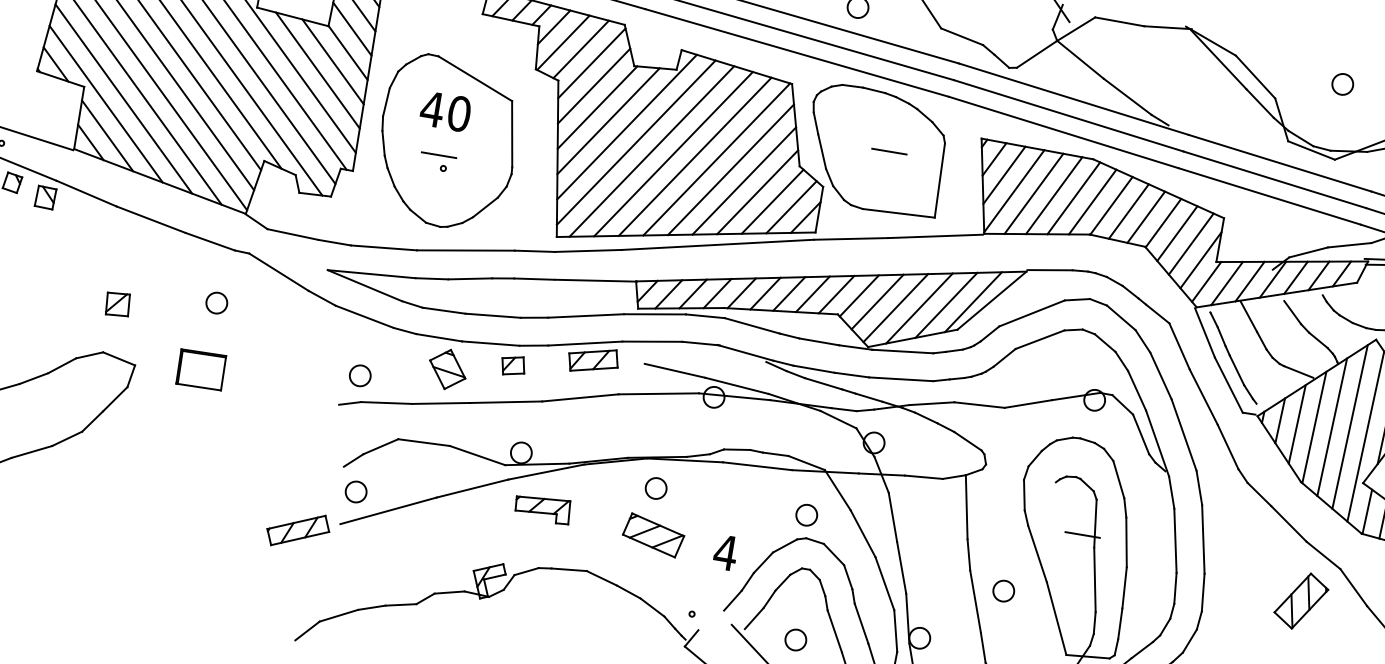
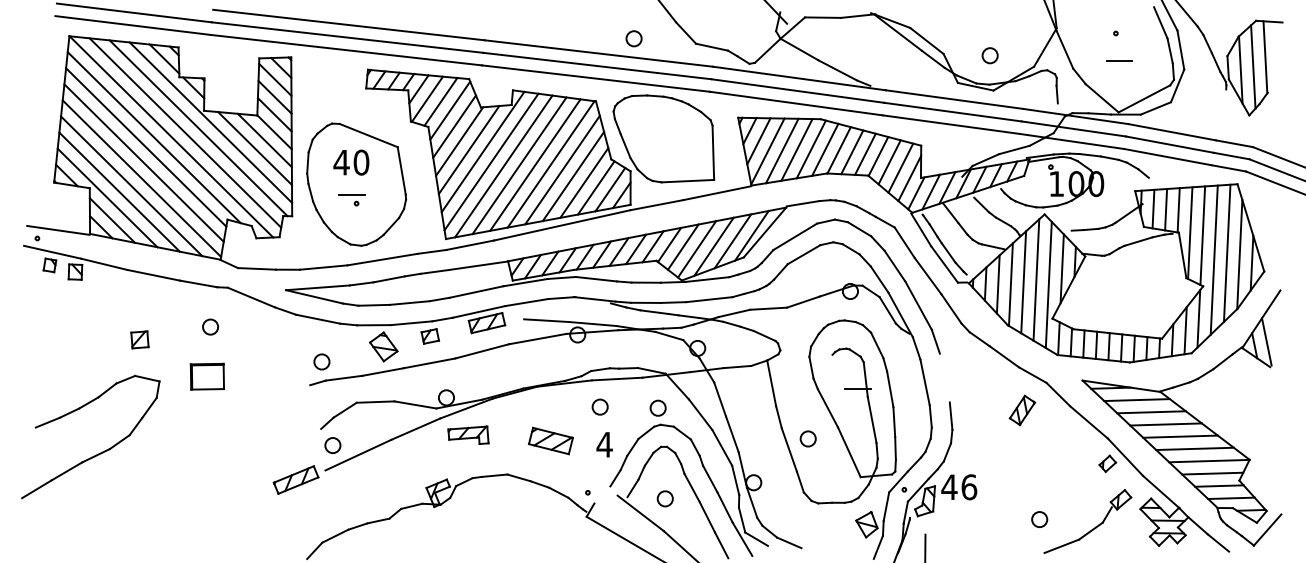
circle: (1341, 83) -> (989, 55), moved
line: (889, 150) -> (673, 137), removed
circle: (655, 487) -> (599, 406), moved
line: (1202, 538) -> (944, 377), removed
part: (1301, 601) -> (1022, 410), size x0.7

